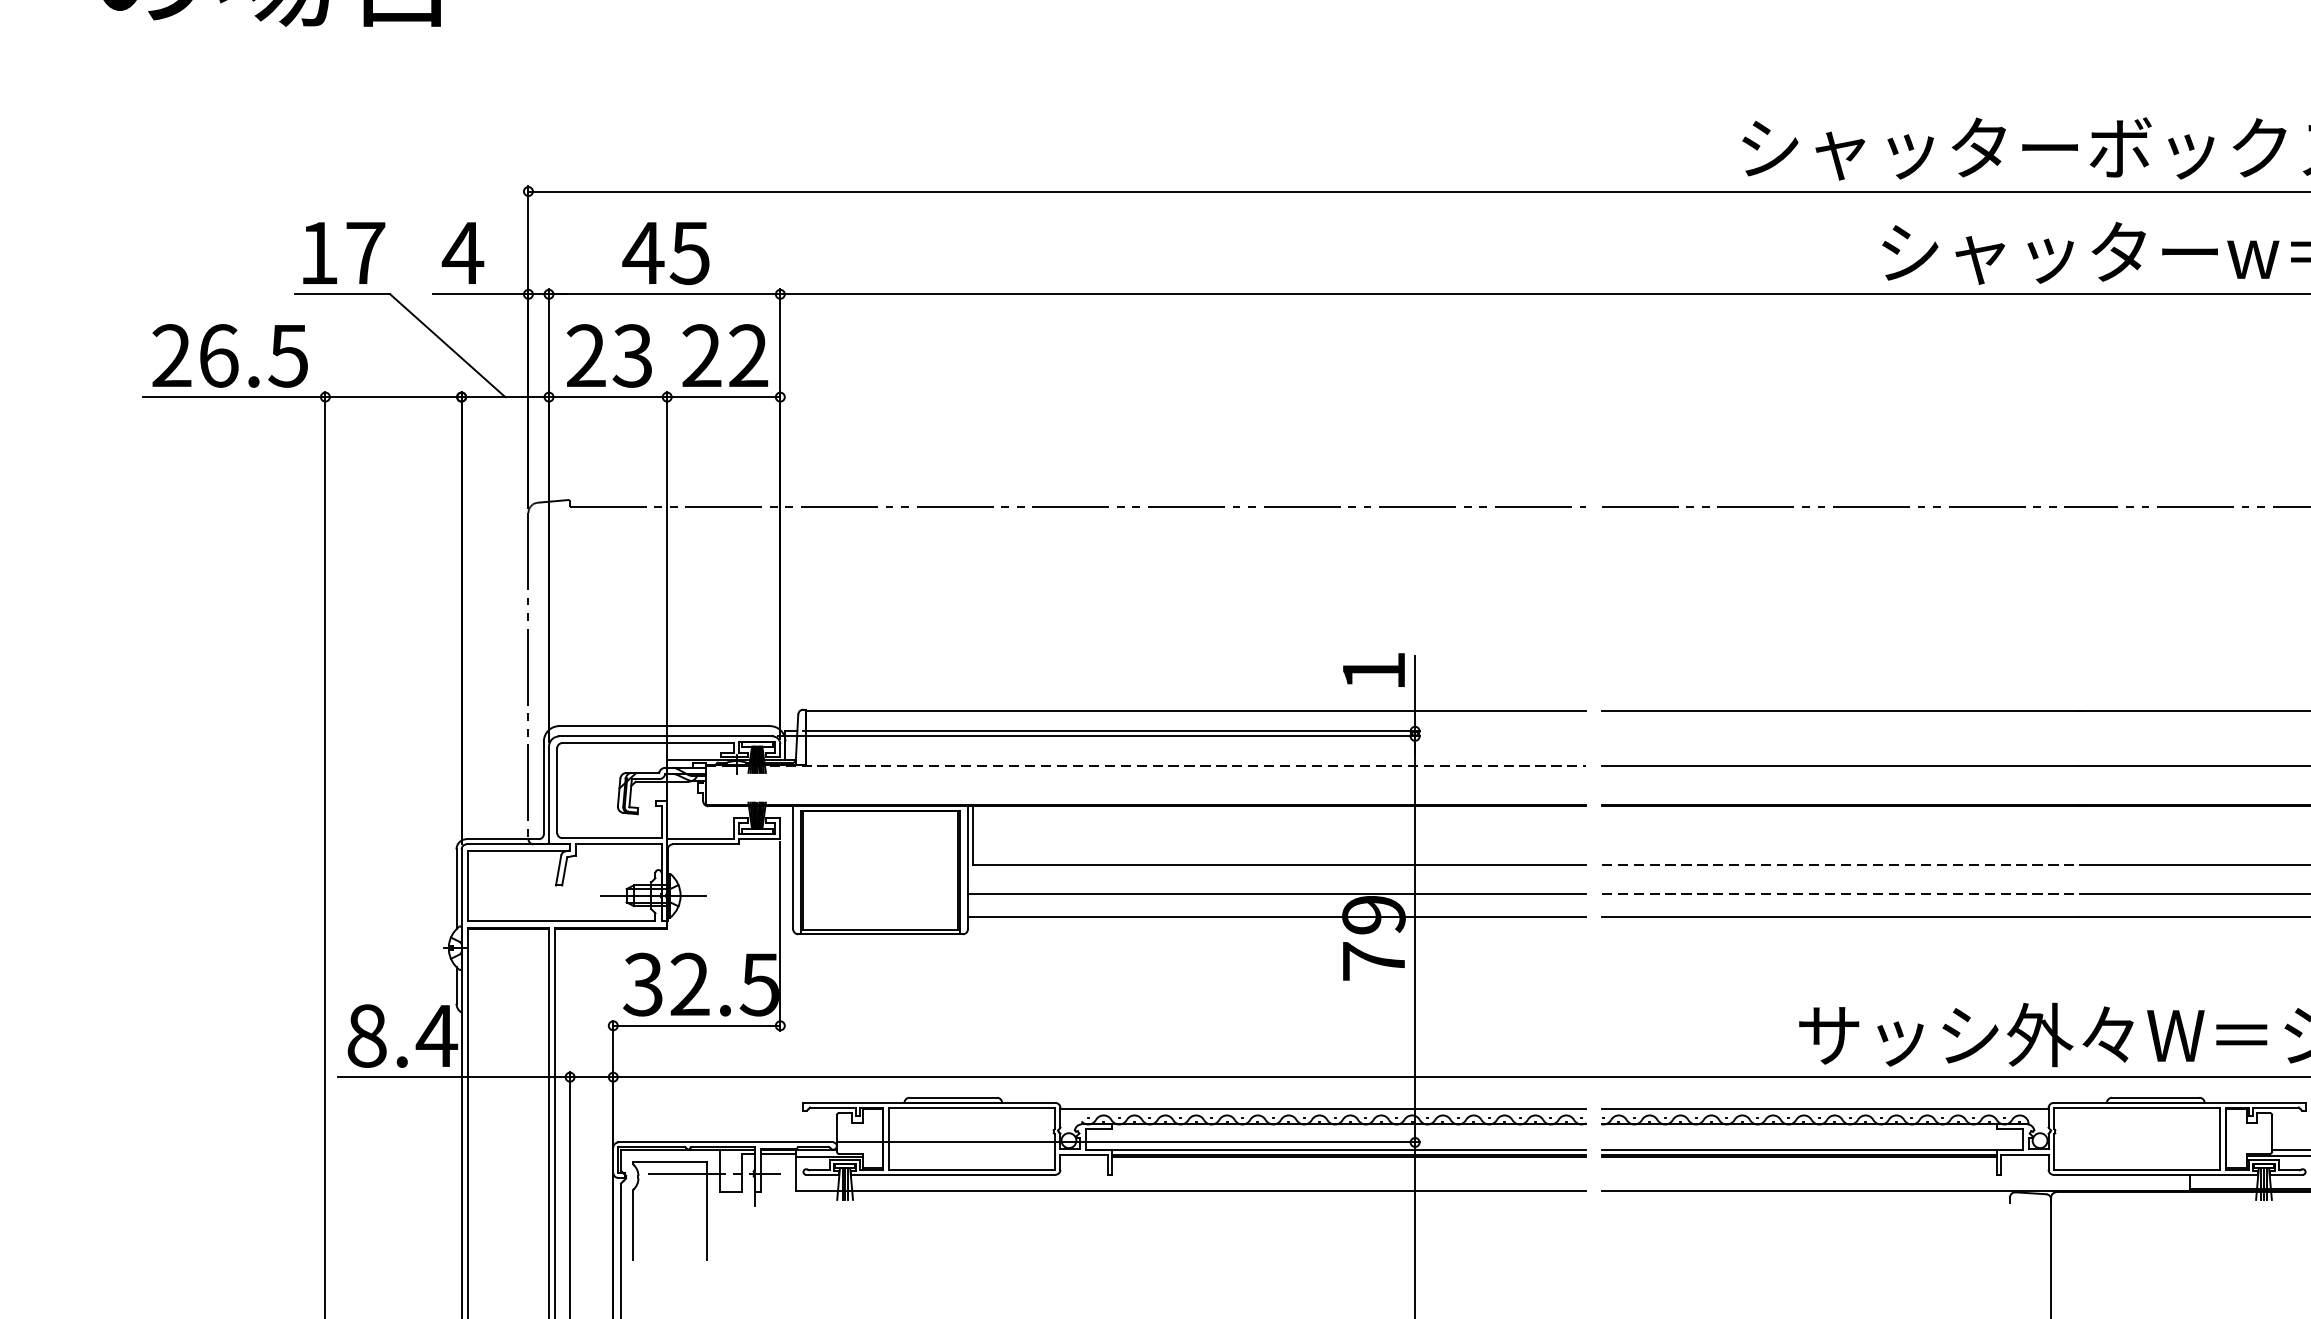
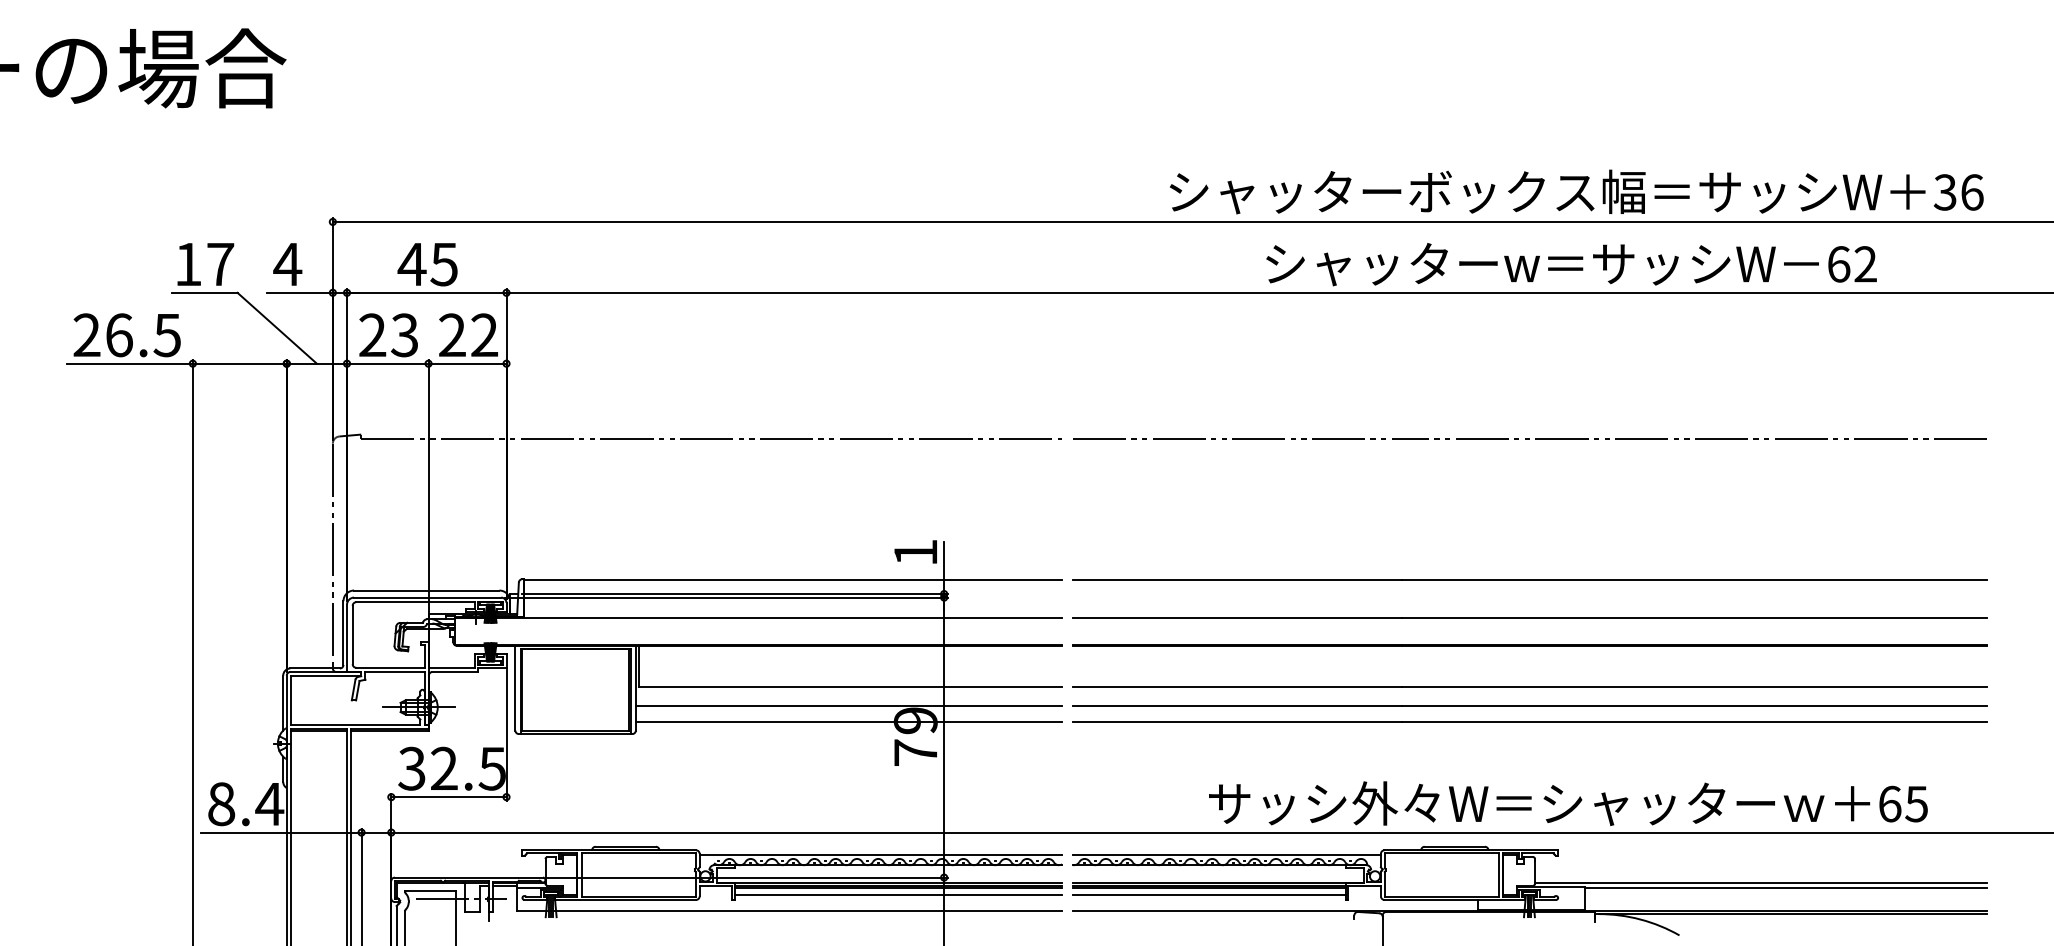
line: (1145, 766) -> (758, 618), dashed -> solid
line: (1840, 865) -> (1237, 686), dashed -> solid
line: (1840, 894) -> (1237, 706), dashed -> solid
line: (1348, 1168) -> (898, 895), added
line: (1798, 1168) -> (1208, 895), added

